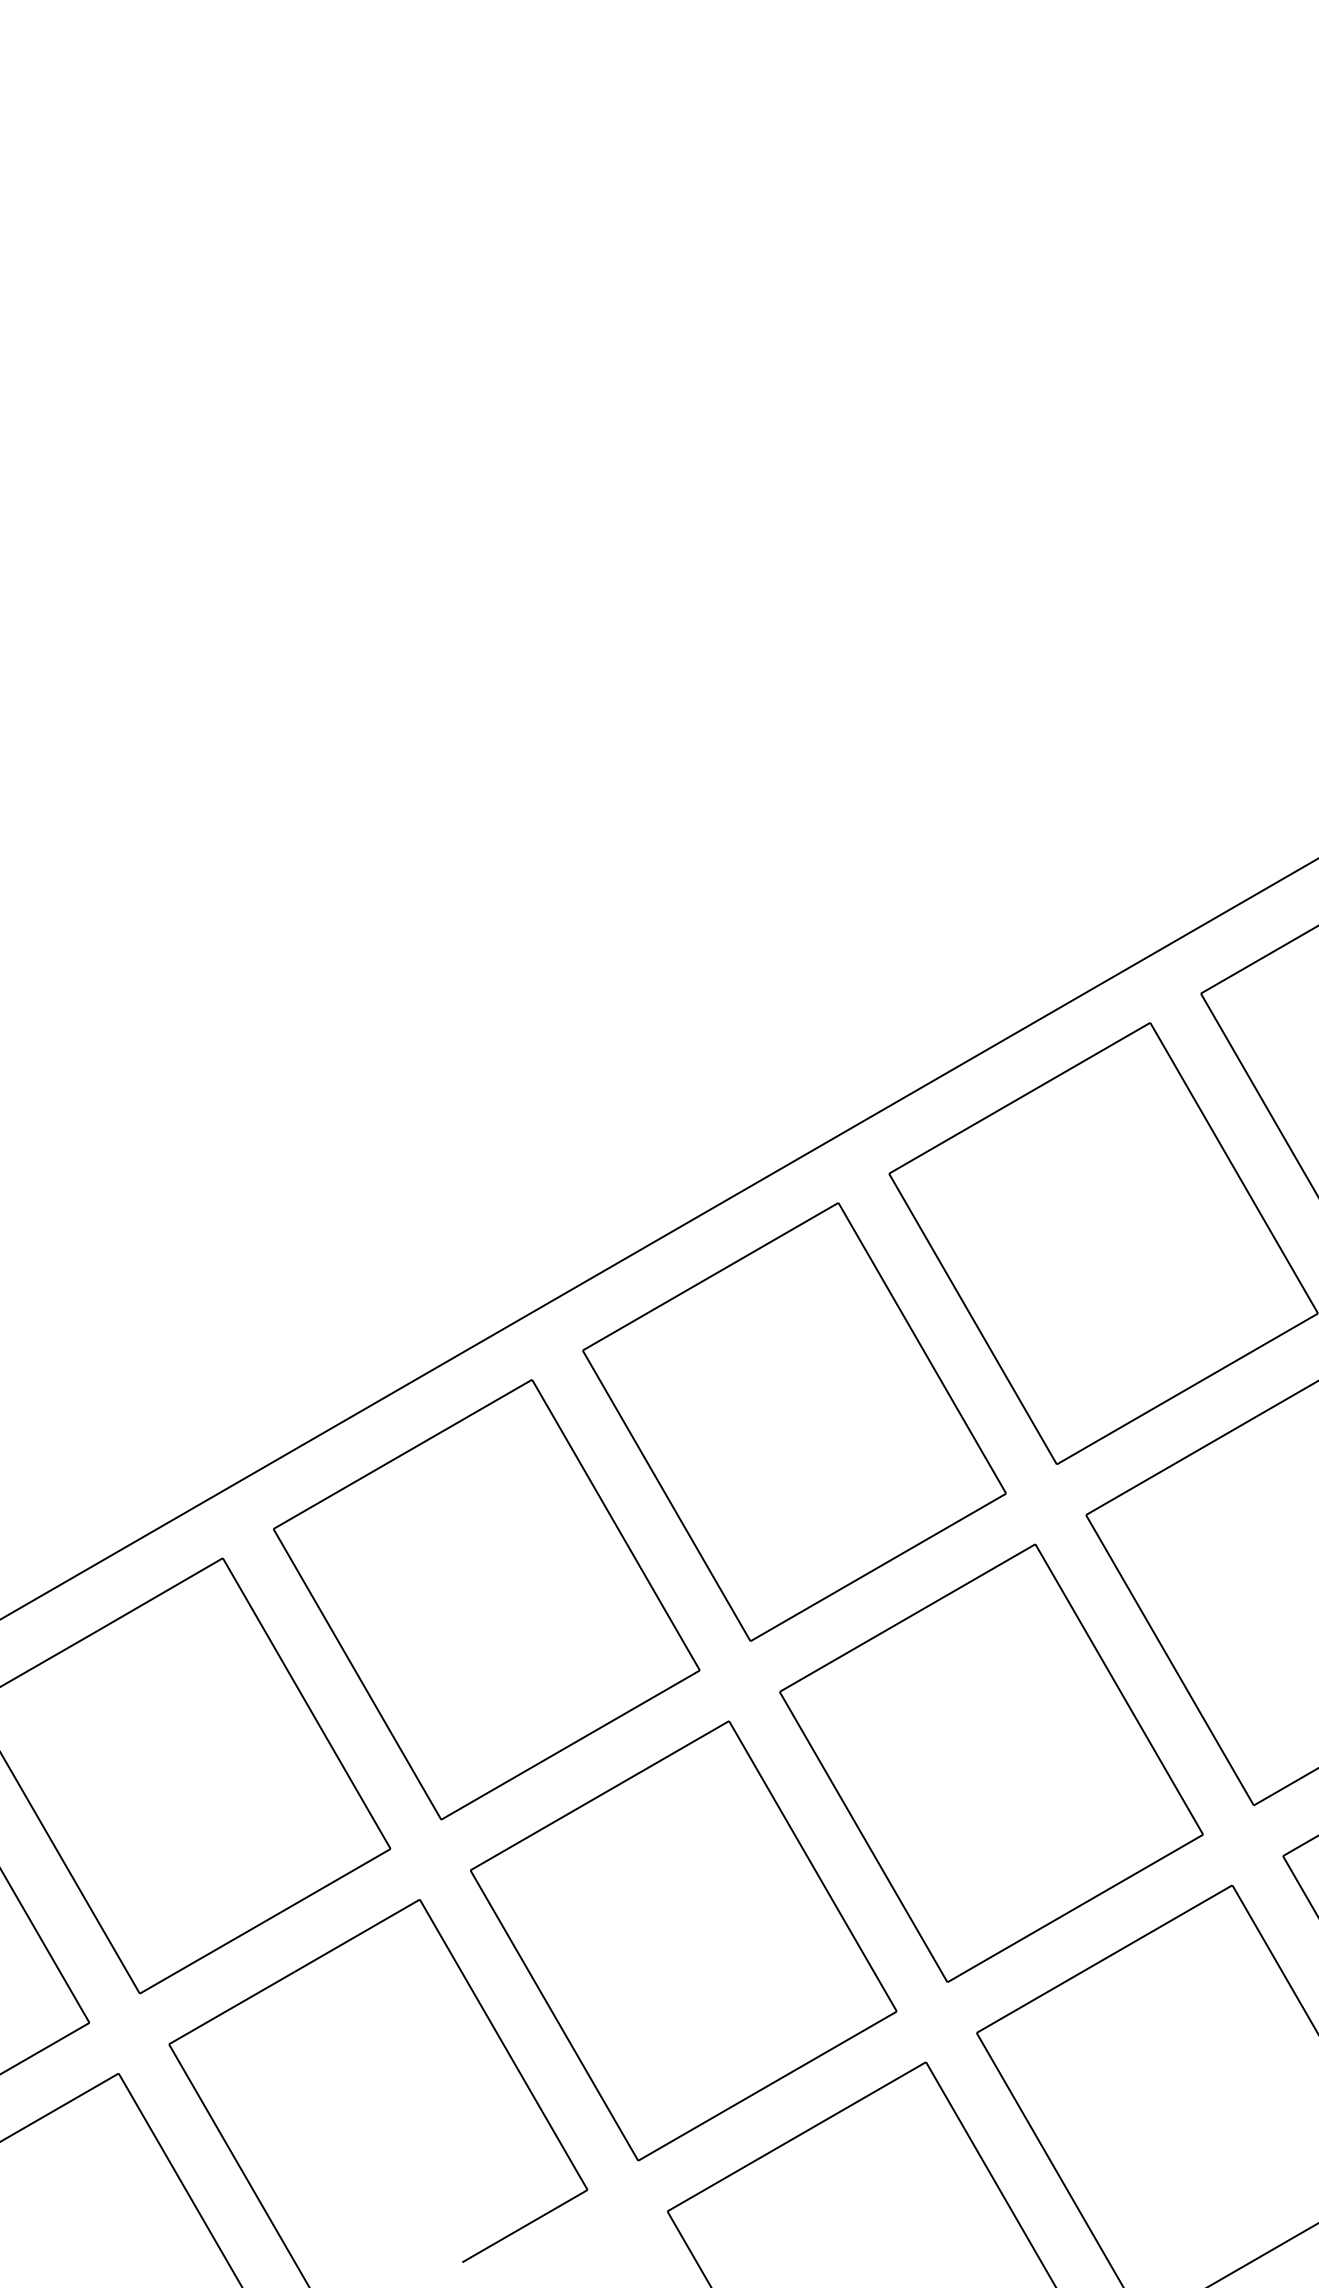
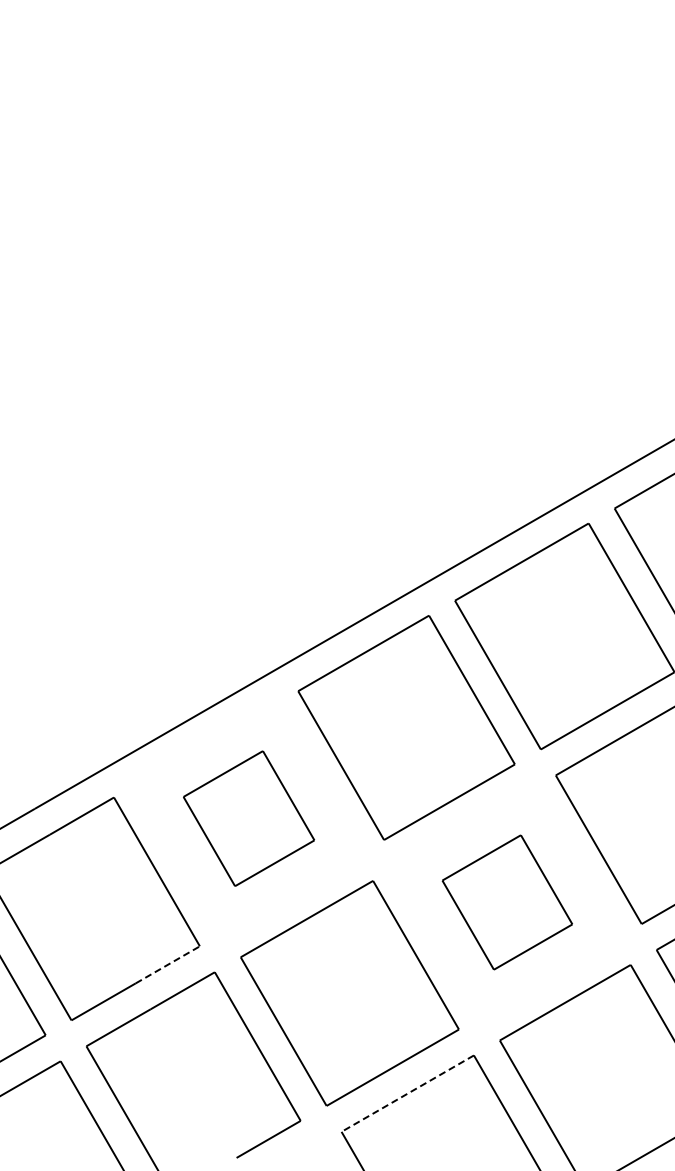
part: (485, 1599) -> (248, 818), size x0.6
part: (991, 1763) -> (507, 902), size x0.6
line: (329, 1884) -> (168, 964), solid -> dashed
line: (796, 2136) -> (407, 1093), solid -> dashed

